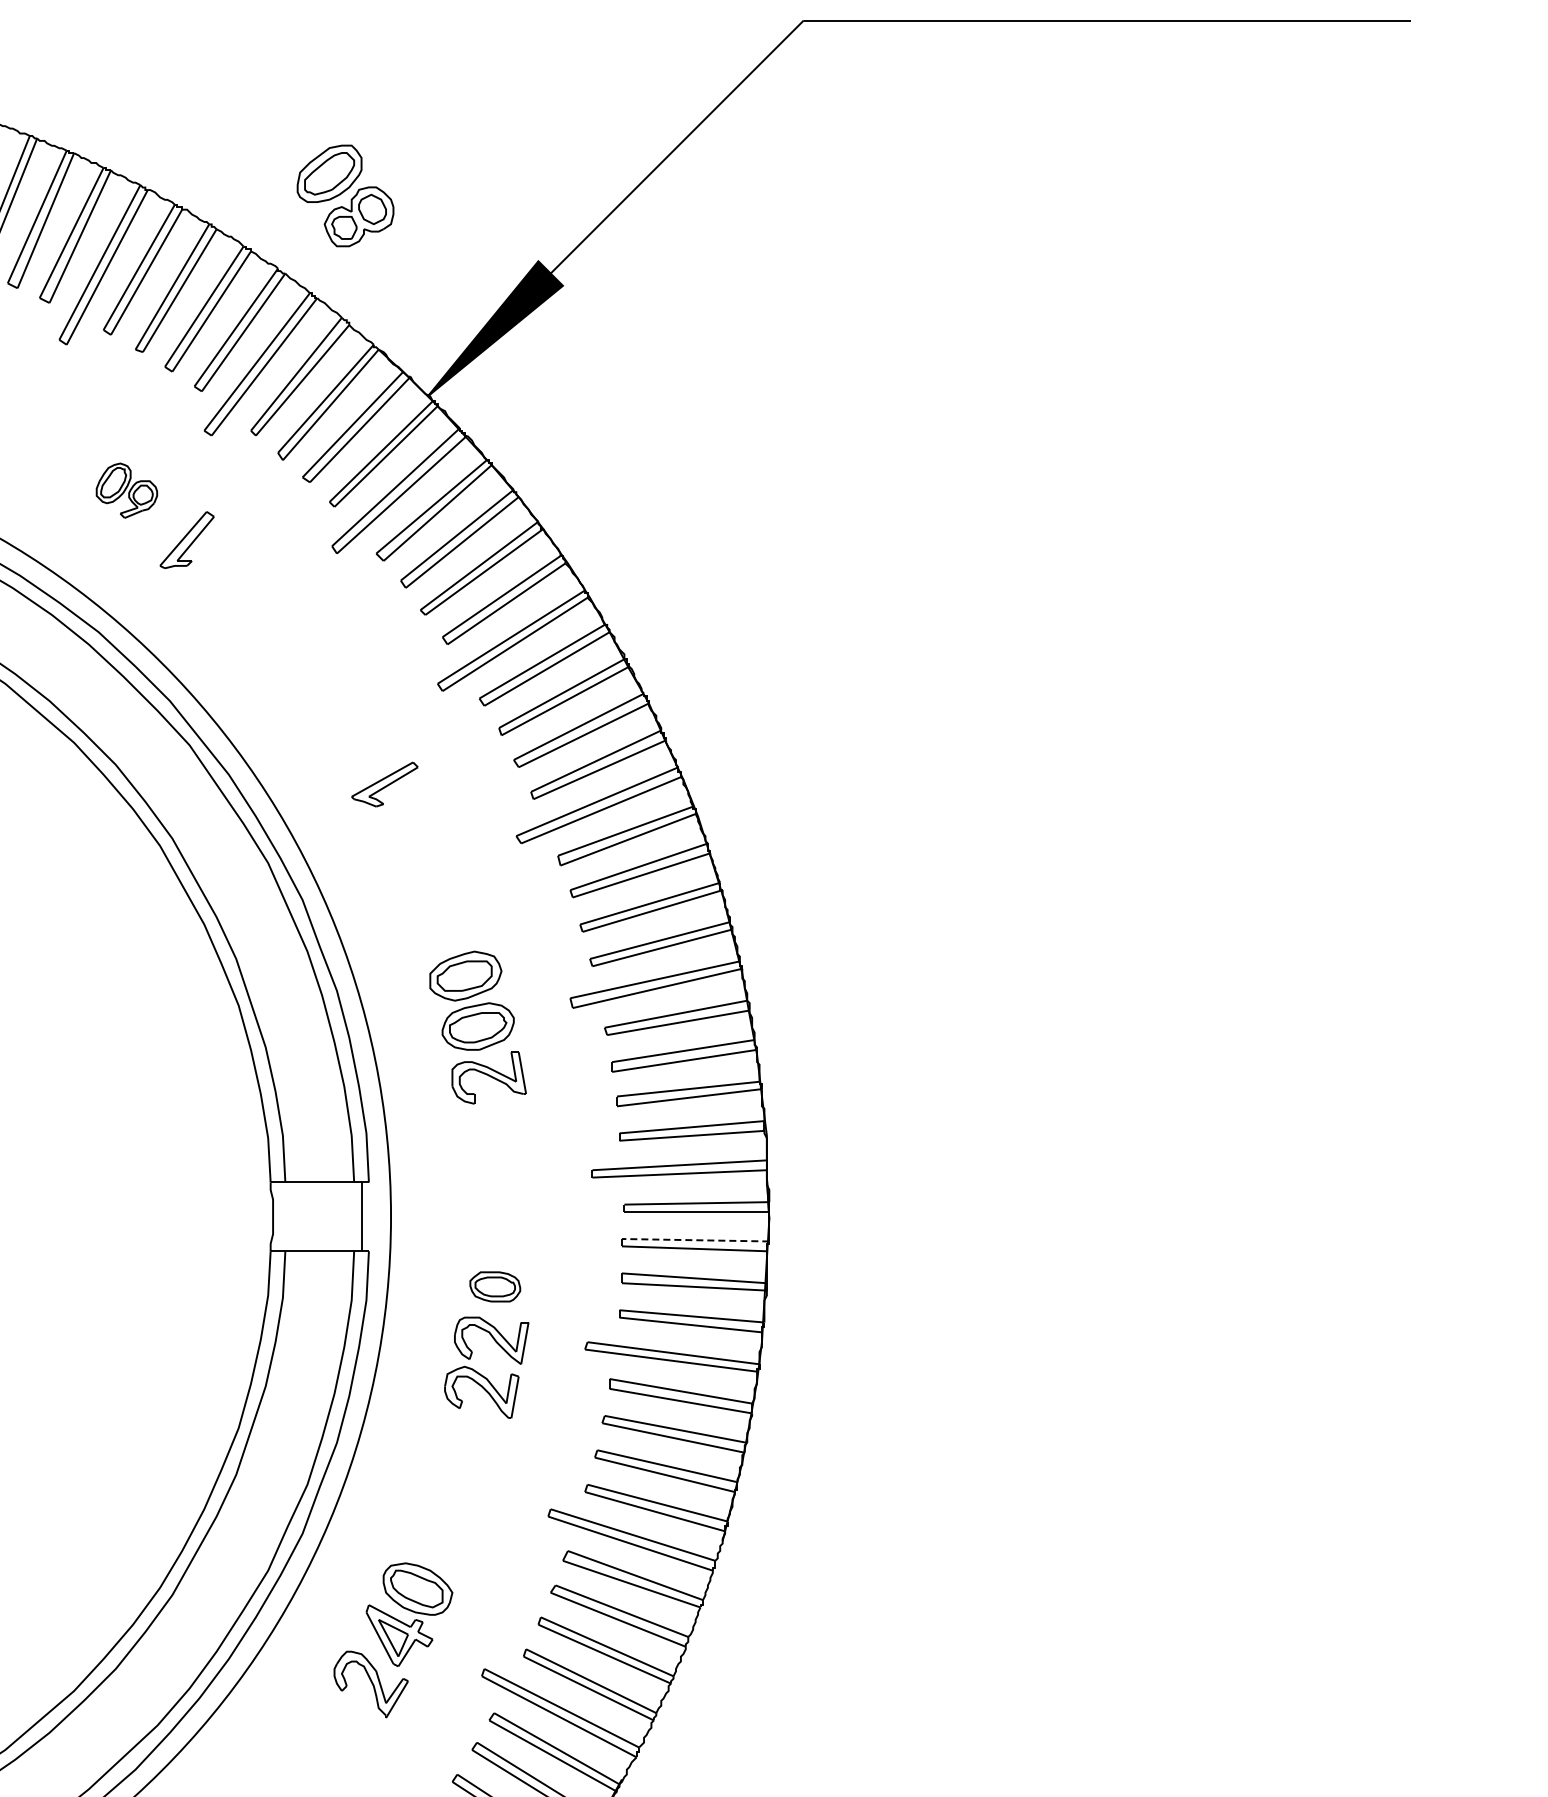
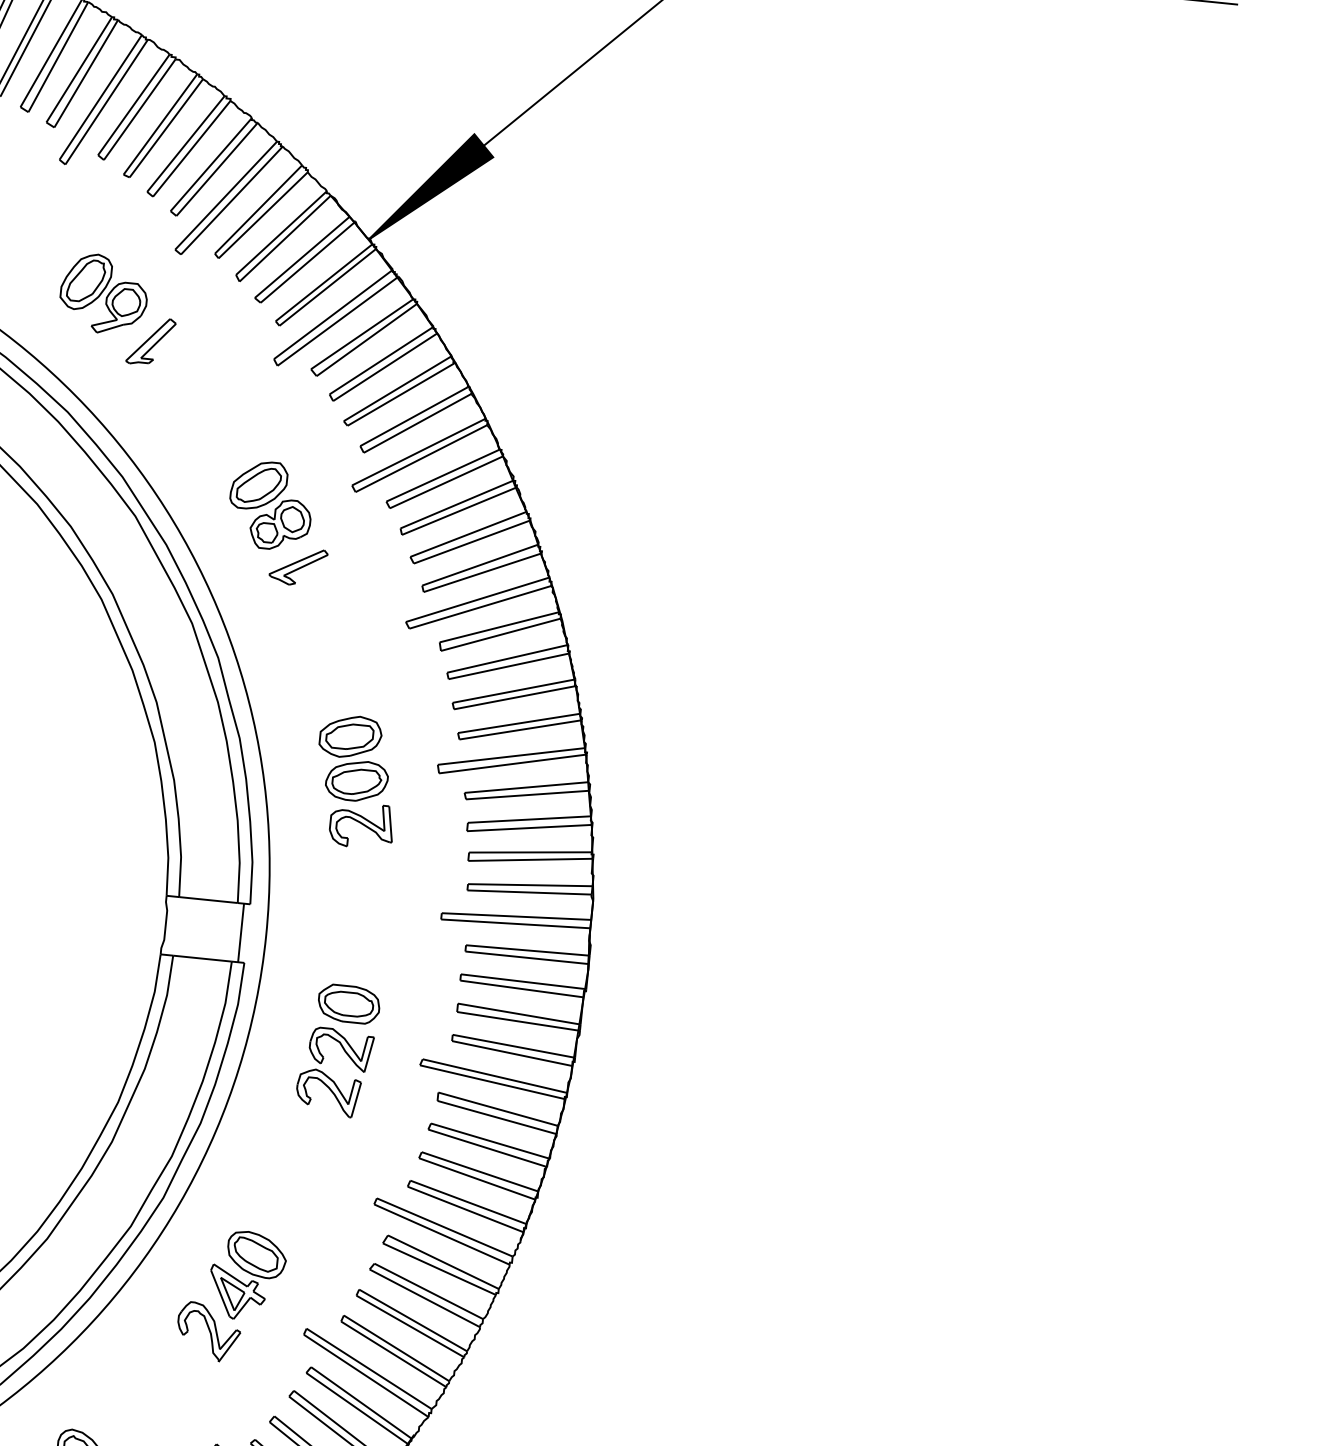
part: (345, 195) -> (270, 505), moved
part: (126, 490) -> (103, 293), size x1.67
line: (695, 1240) -> (523, 981), dashed -> solid
part: (494, 1286) -> (348, 1003), size x1.43

